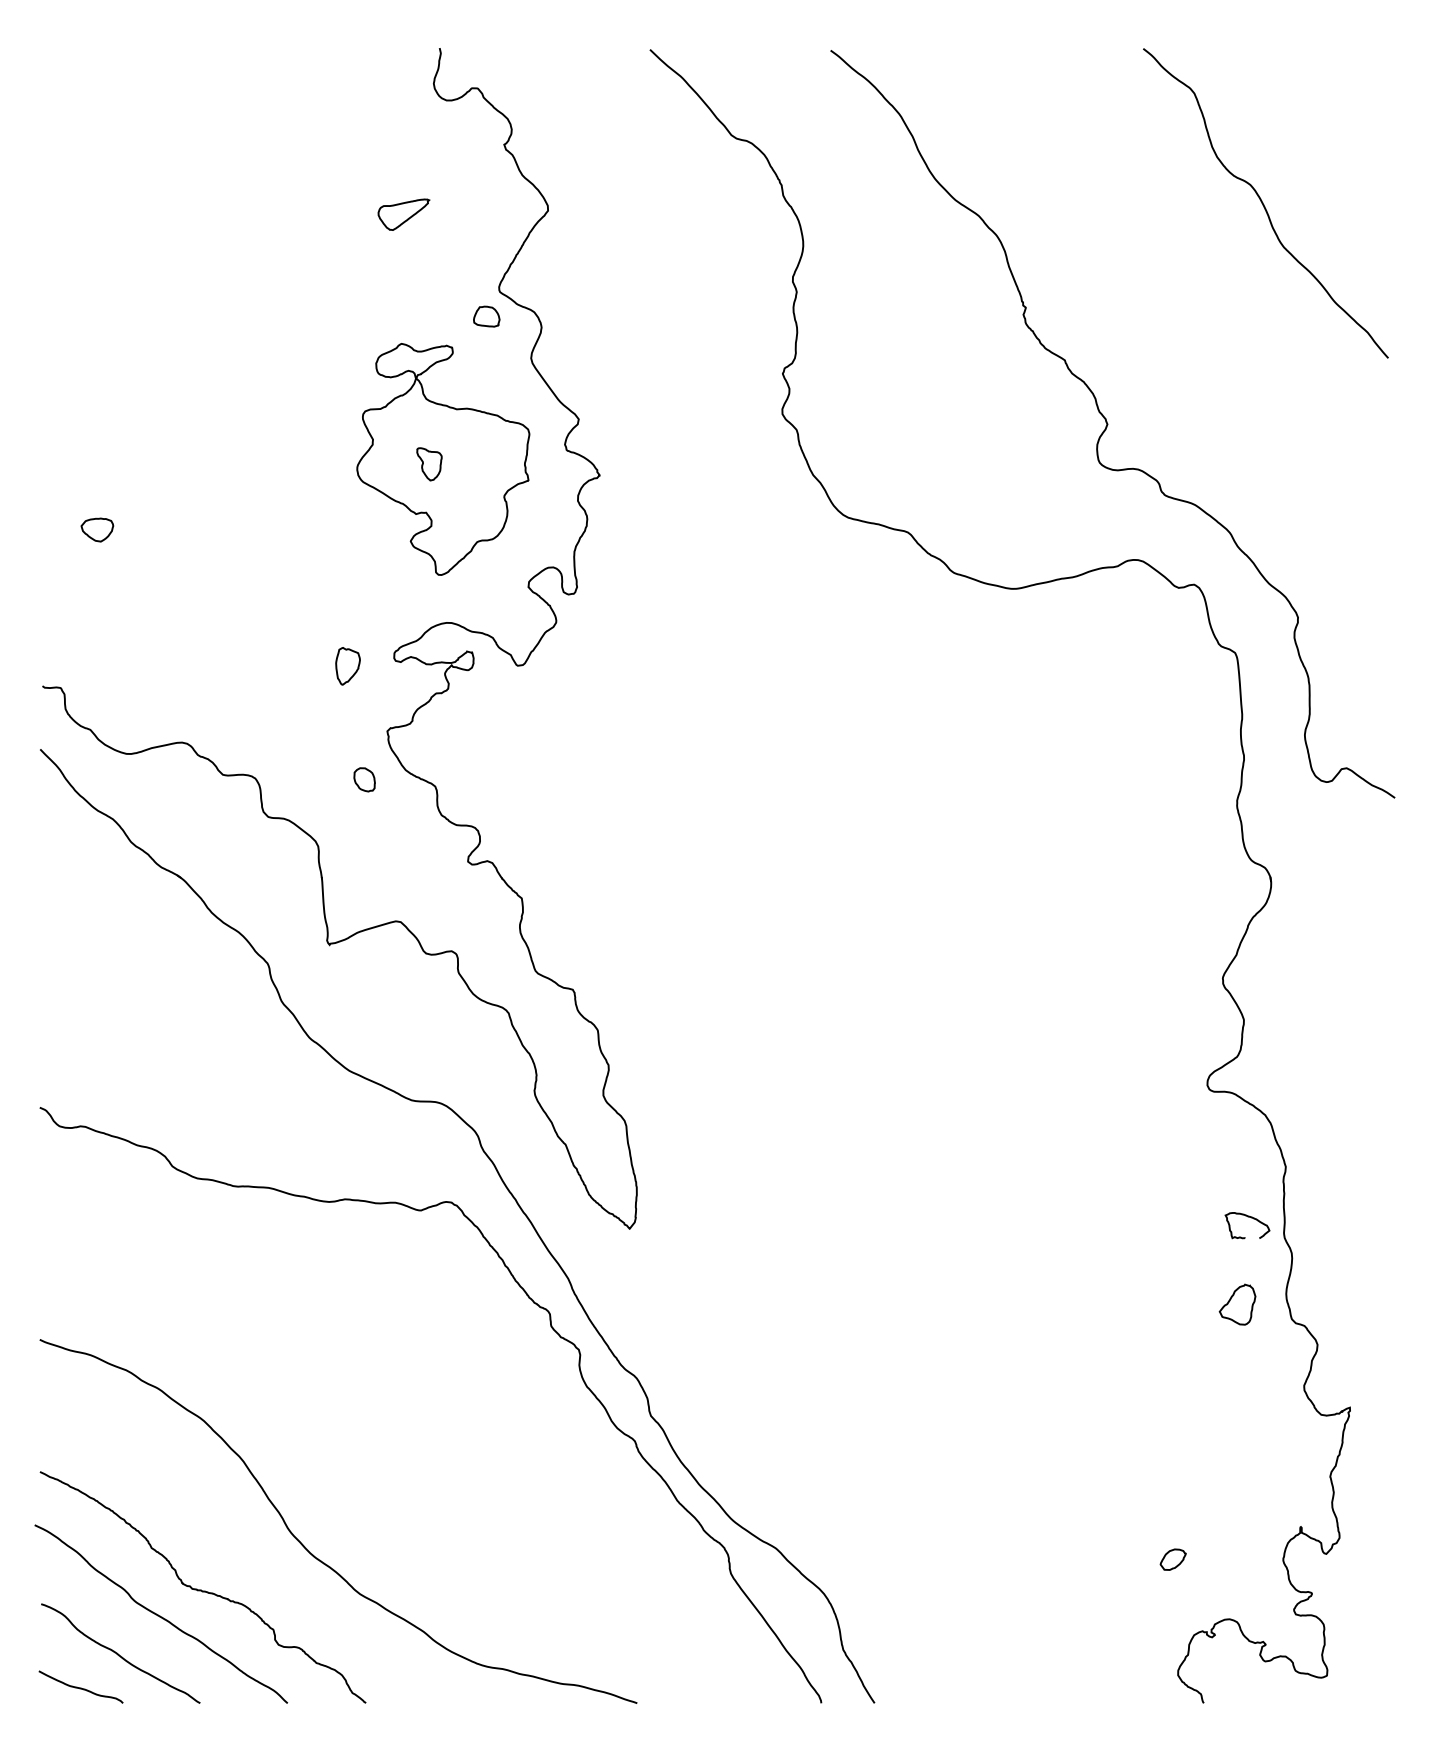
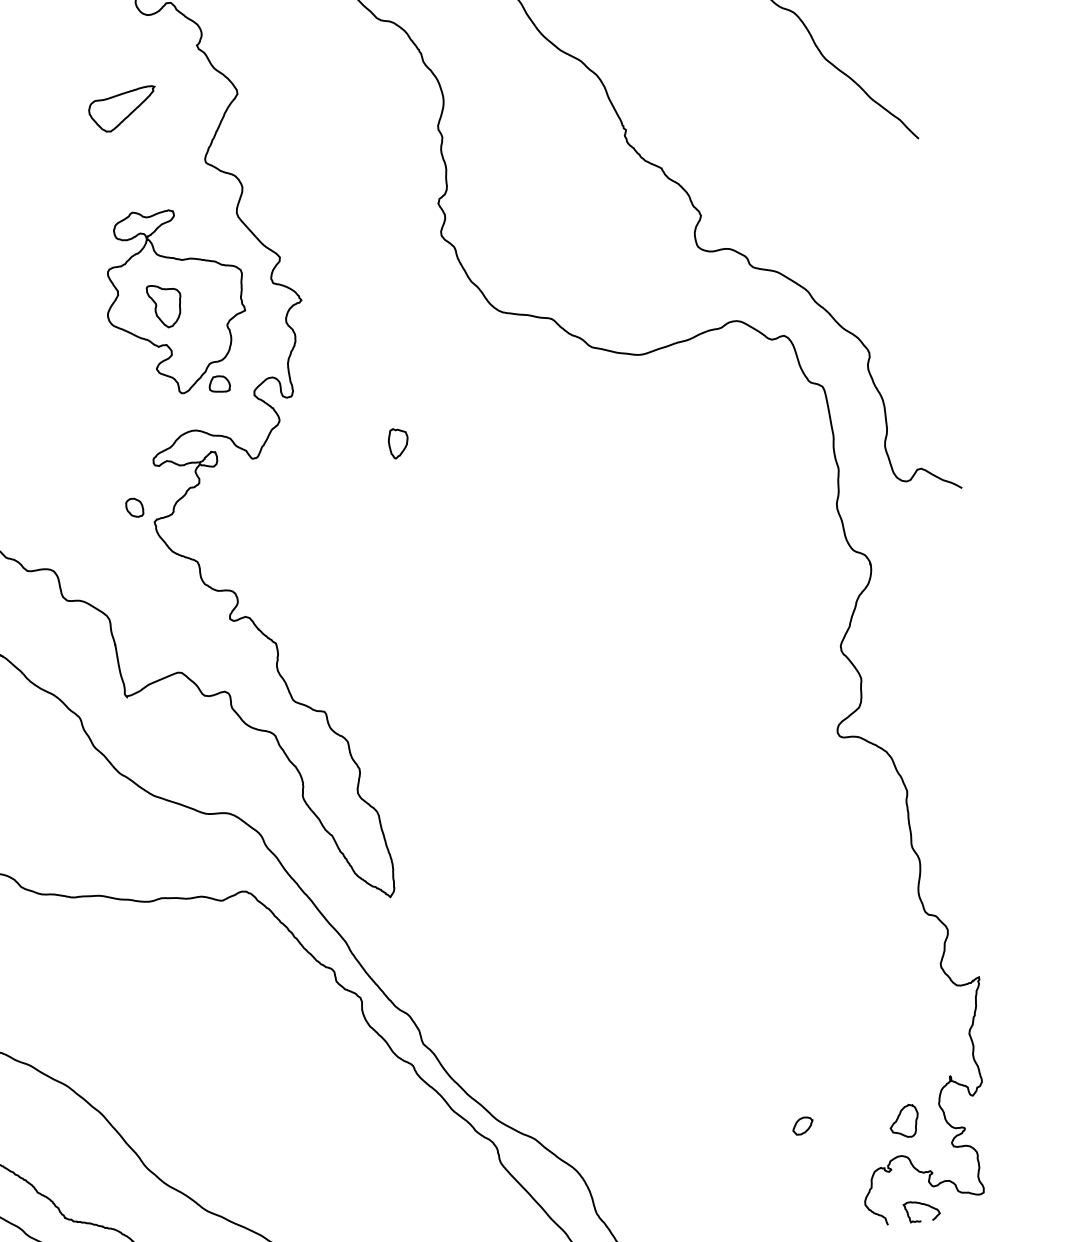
part: (403, 214) -> (122, 109), size x1.67
part: (486, 316) -> (219, 384), moved
part: (429, 464) -> (165, 306), size x1.67
part: (347, 666) -> (398, 443), moved
part: (364, 779) -> (134, 507), moved
curve: (1247, 1217) -> (921, 1204), moved
part: (1237, 1304) -> (904, 1121), moved
part: (1172, 1559) -> (802, 1125), moved

